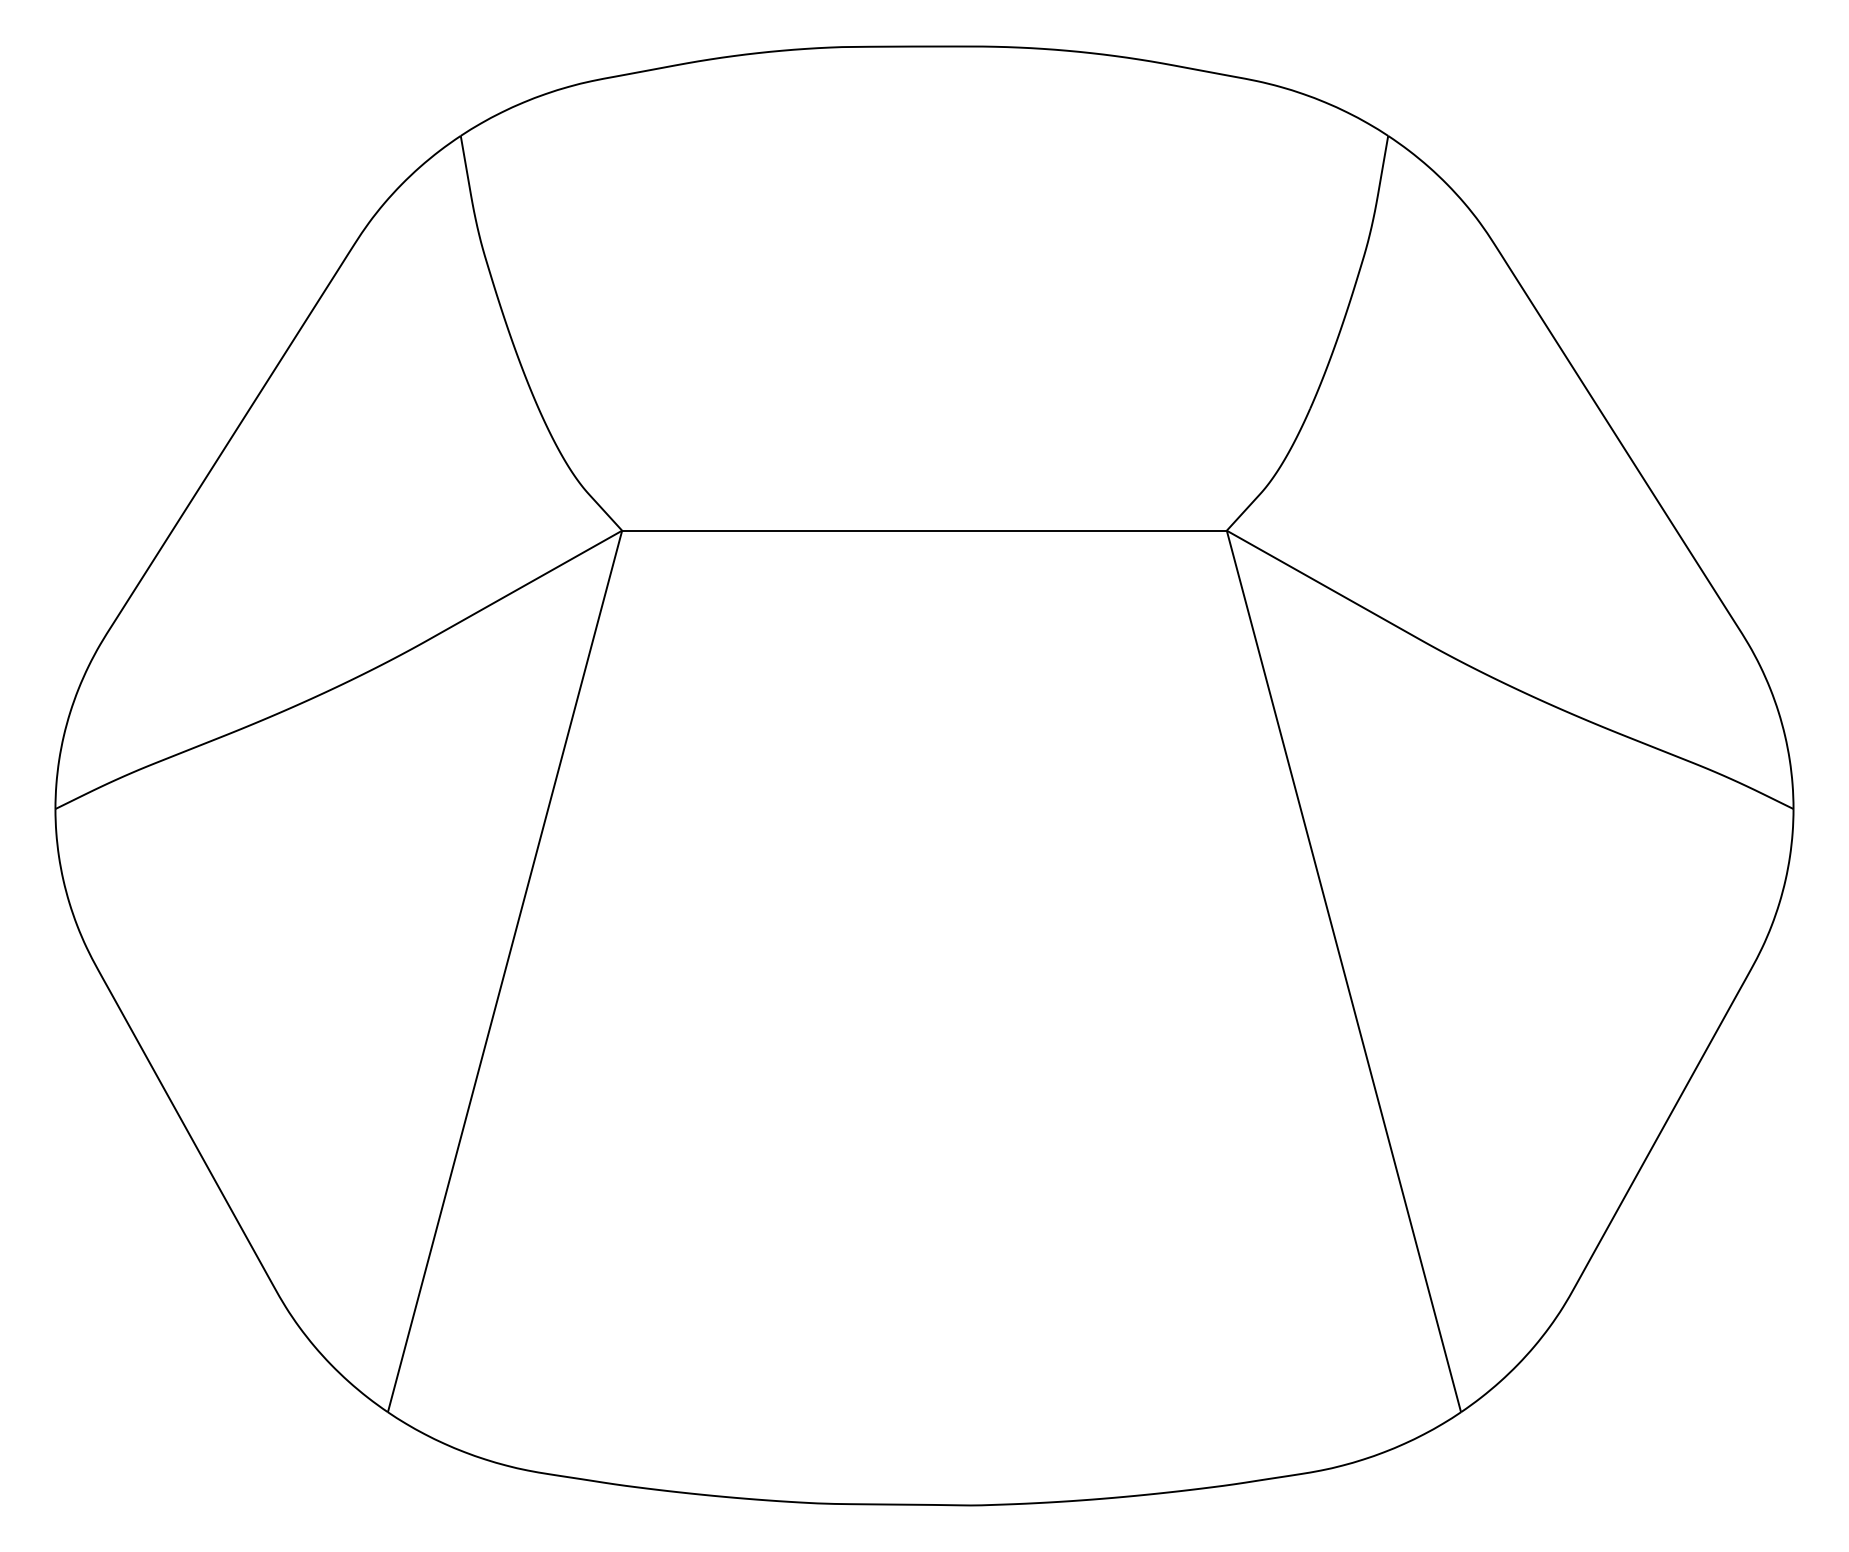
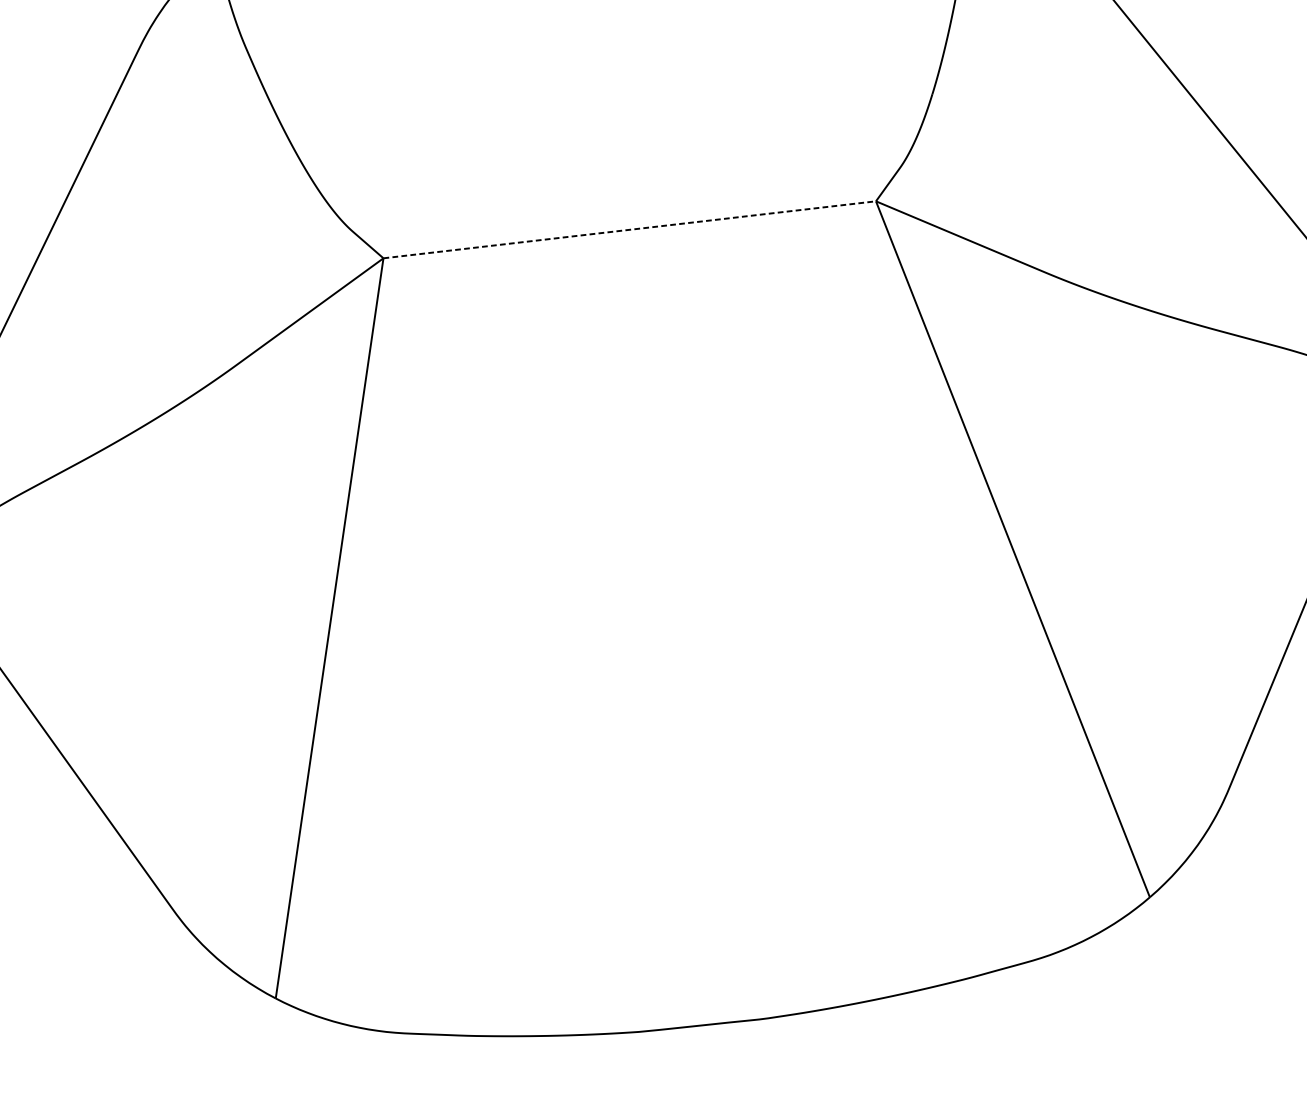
line: (925, 530) -> (630, 229), solid -> dashed

